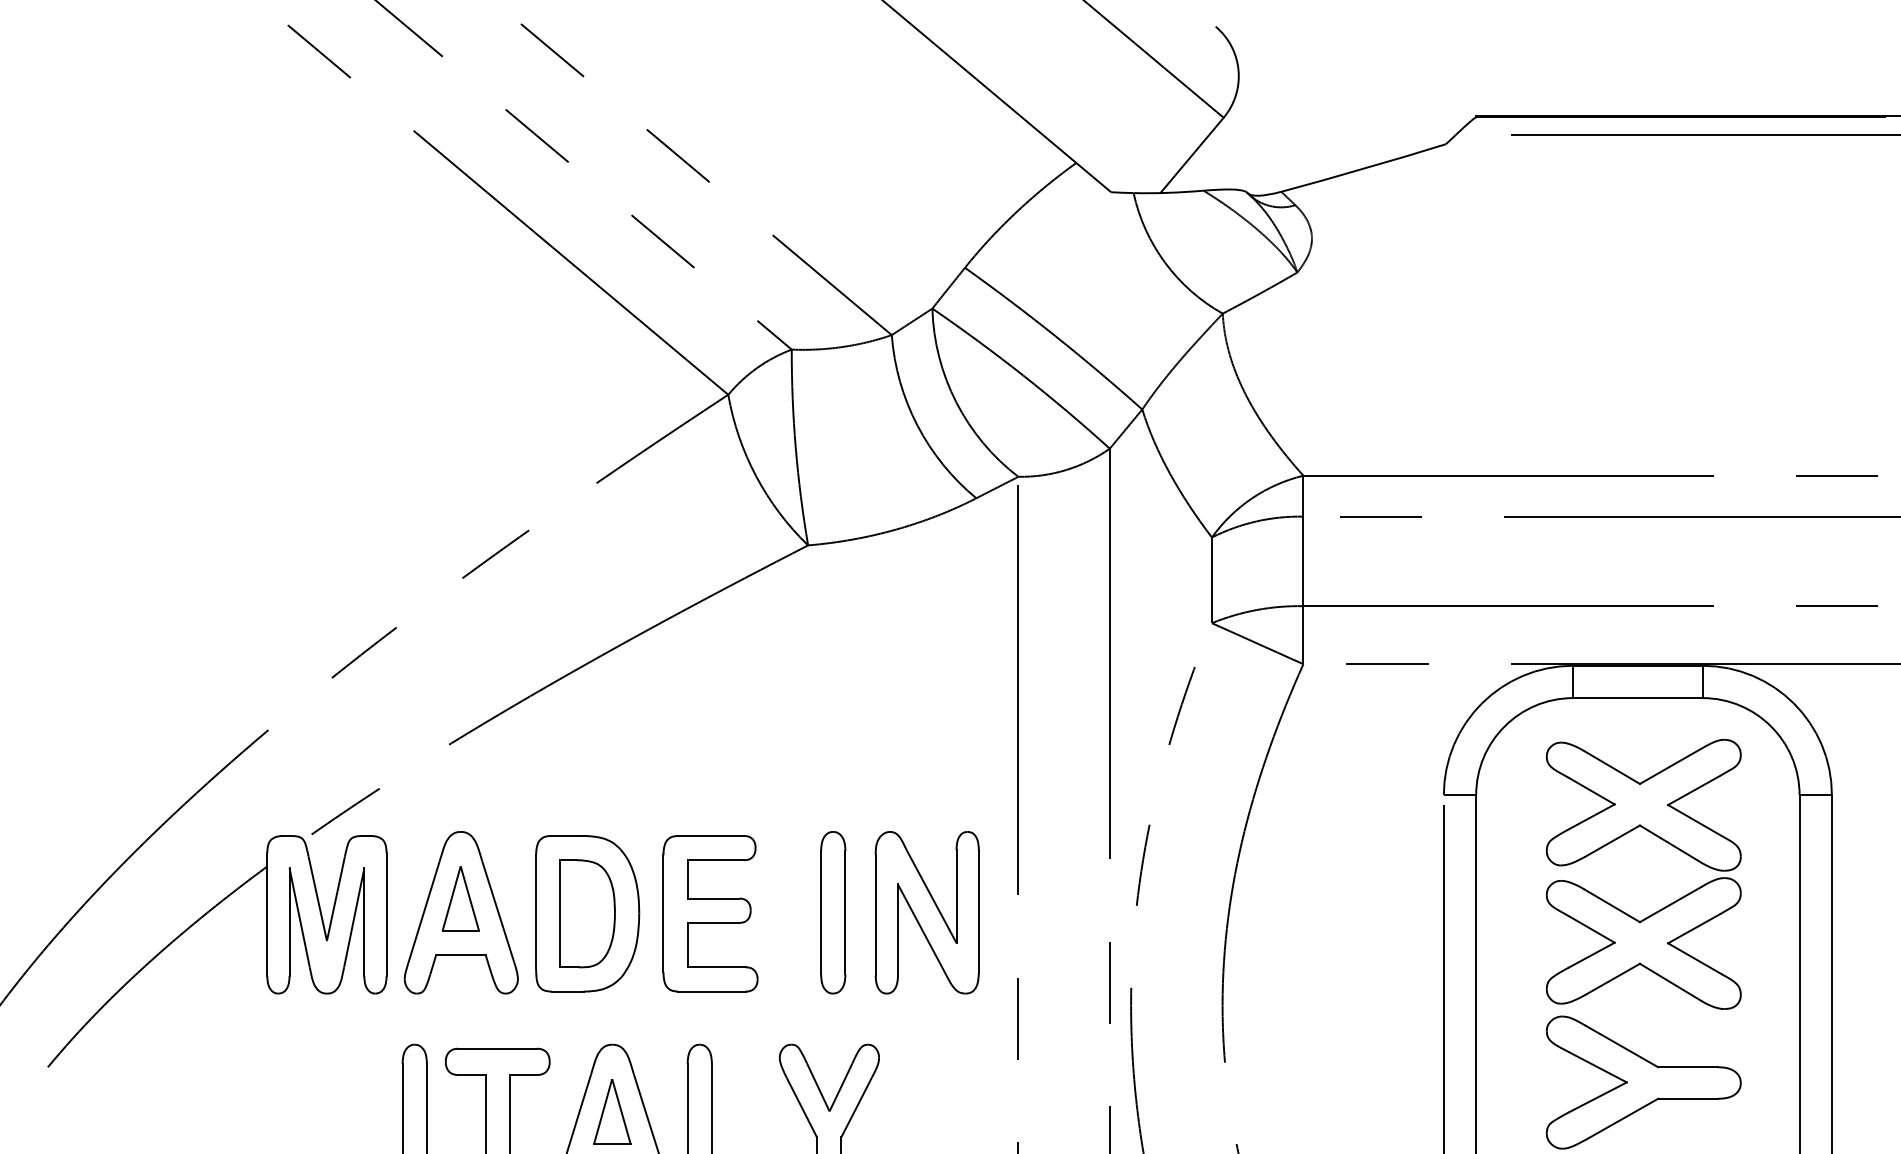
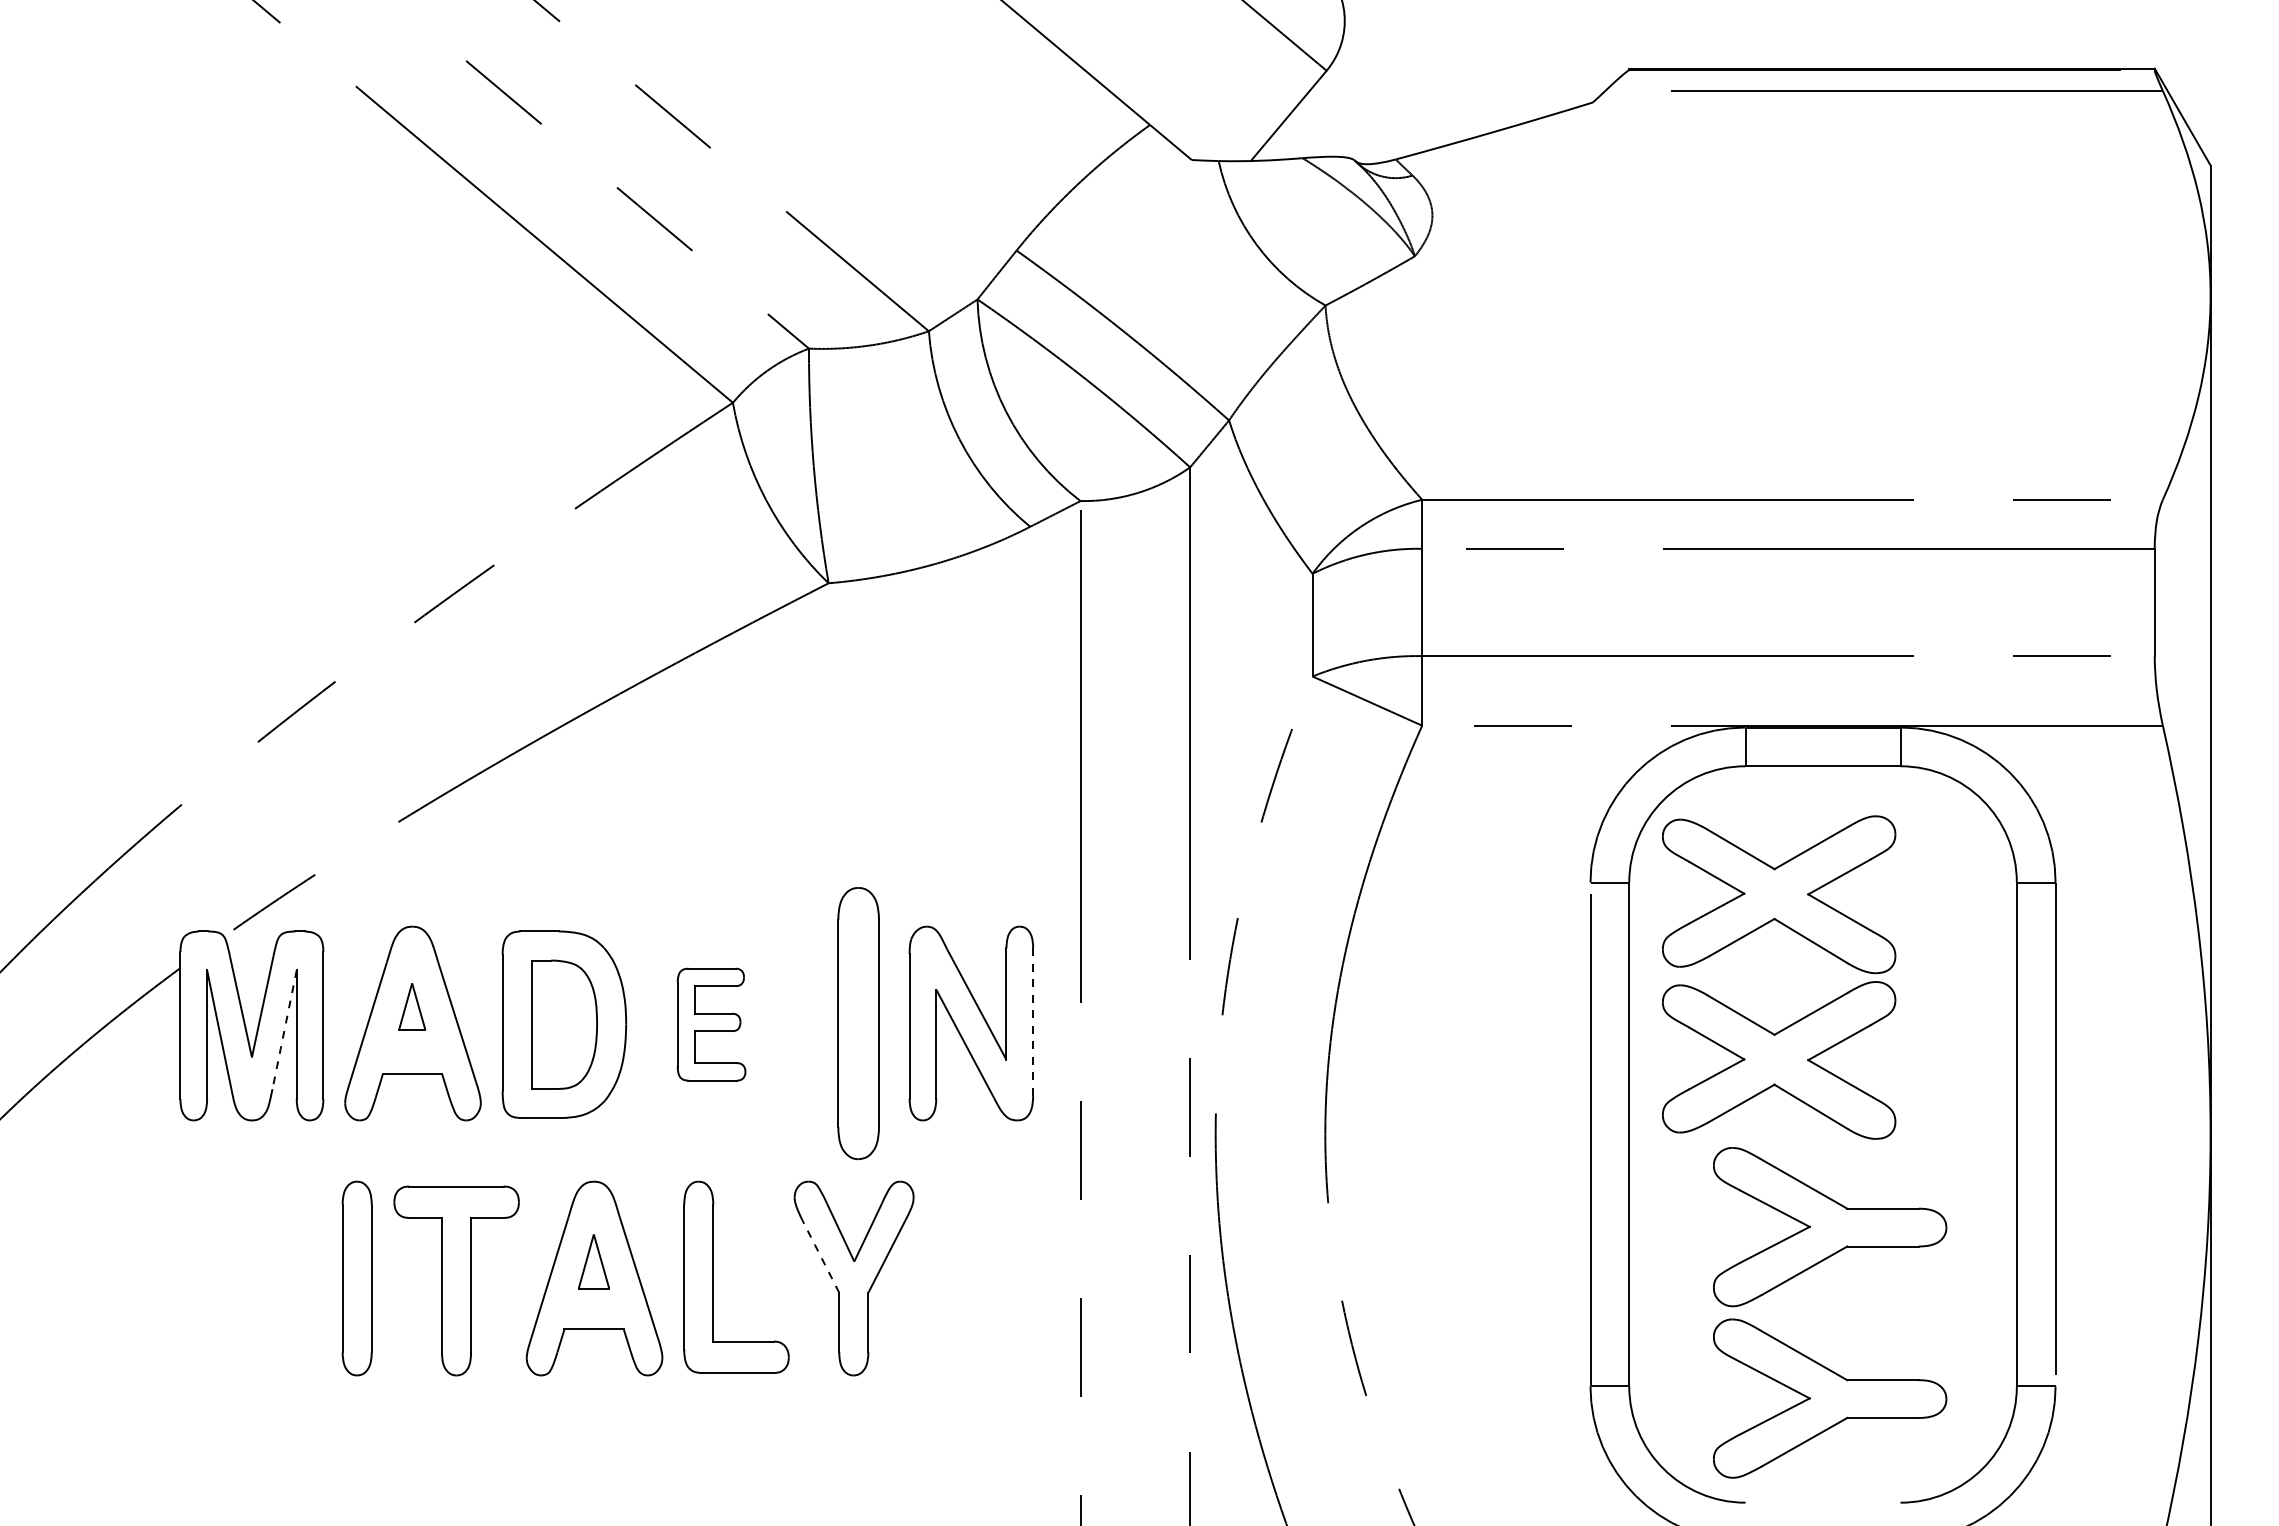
part: (460, 898) -> (411, 1006), size x0.6
part: (1661, 908) -> (1800, 1018), moved
line: (979, 911) -> (1033, 1022), solid -> dashed
part: (833, 912) -> (858, 1023), size x1.4
part: (710, 913) -> (711, 1024), size x0.6
line: (354, 917) -> (284, 1029), solid -> dashed
line: (802, 1107) -> (821, 1257), solid -> dashed
part: (611, 1111) -> (593, 1261), size x0.7

